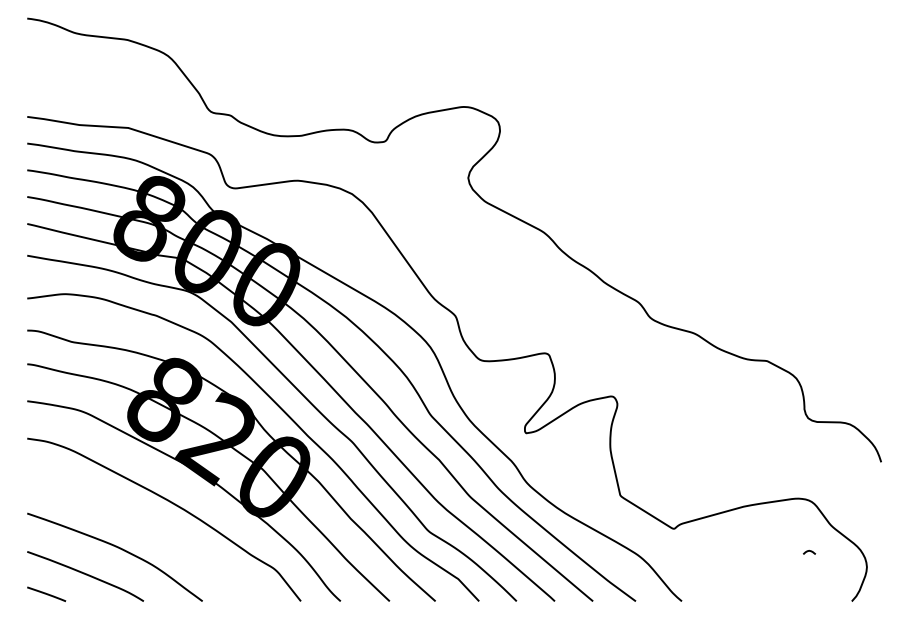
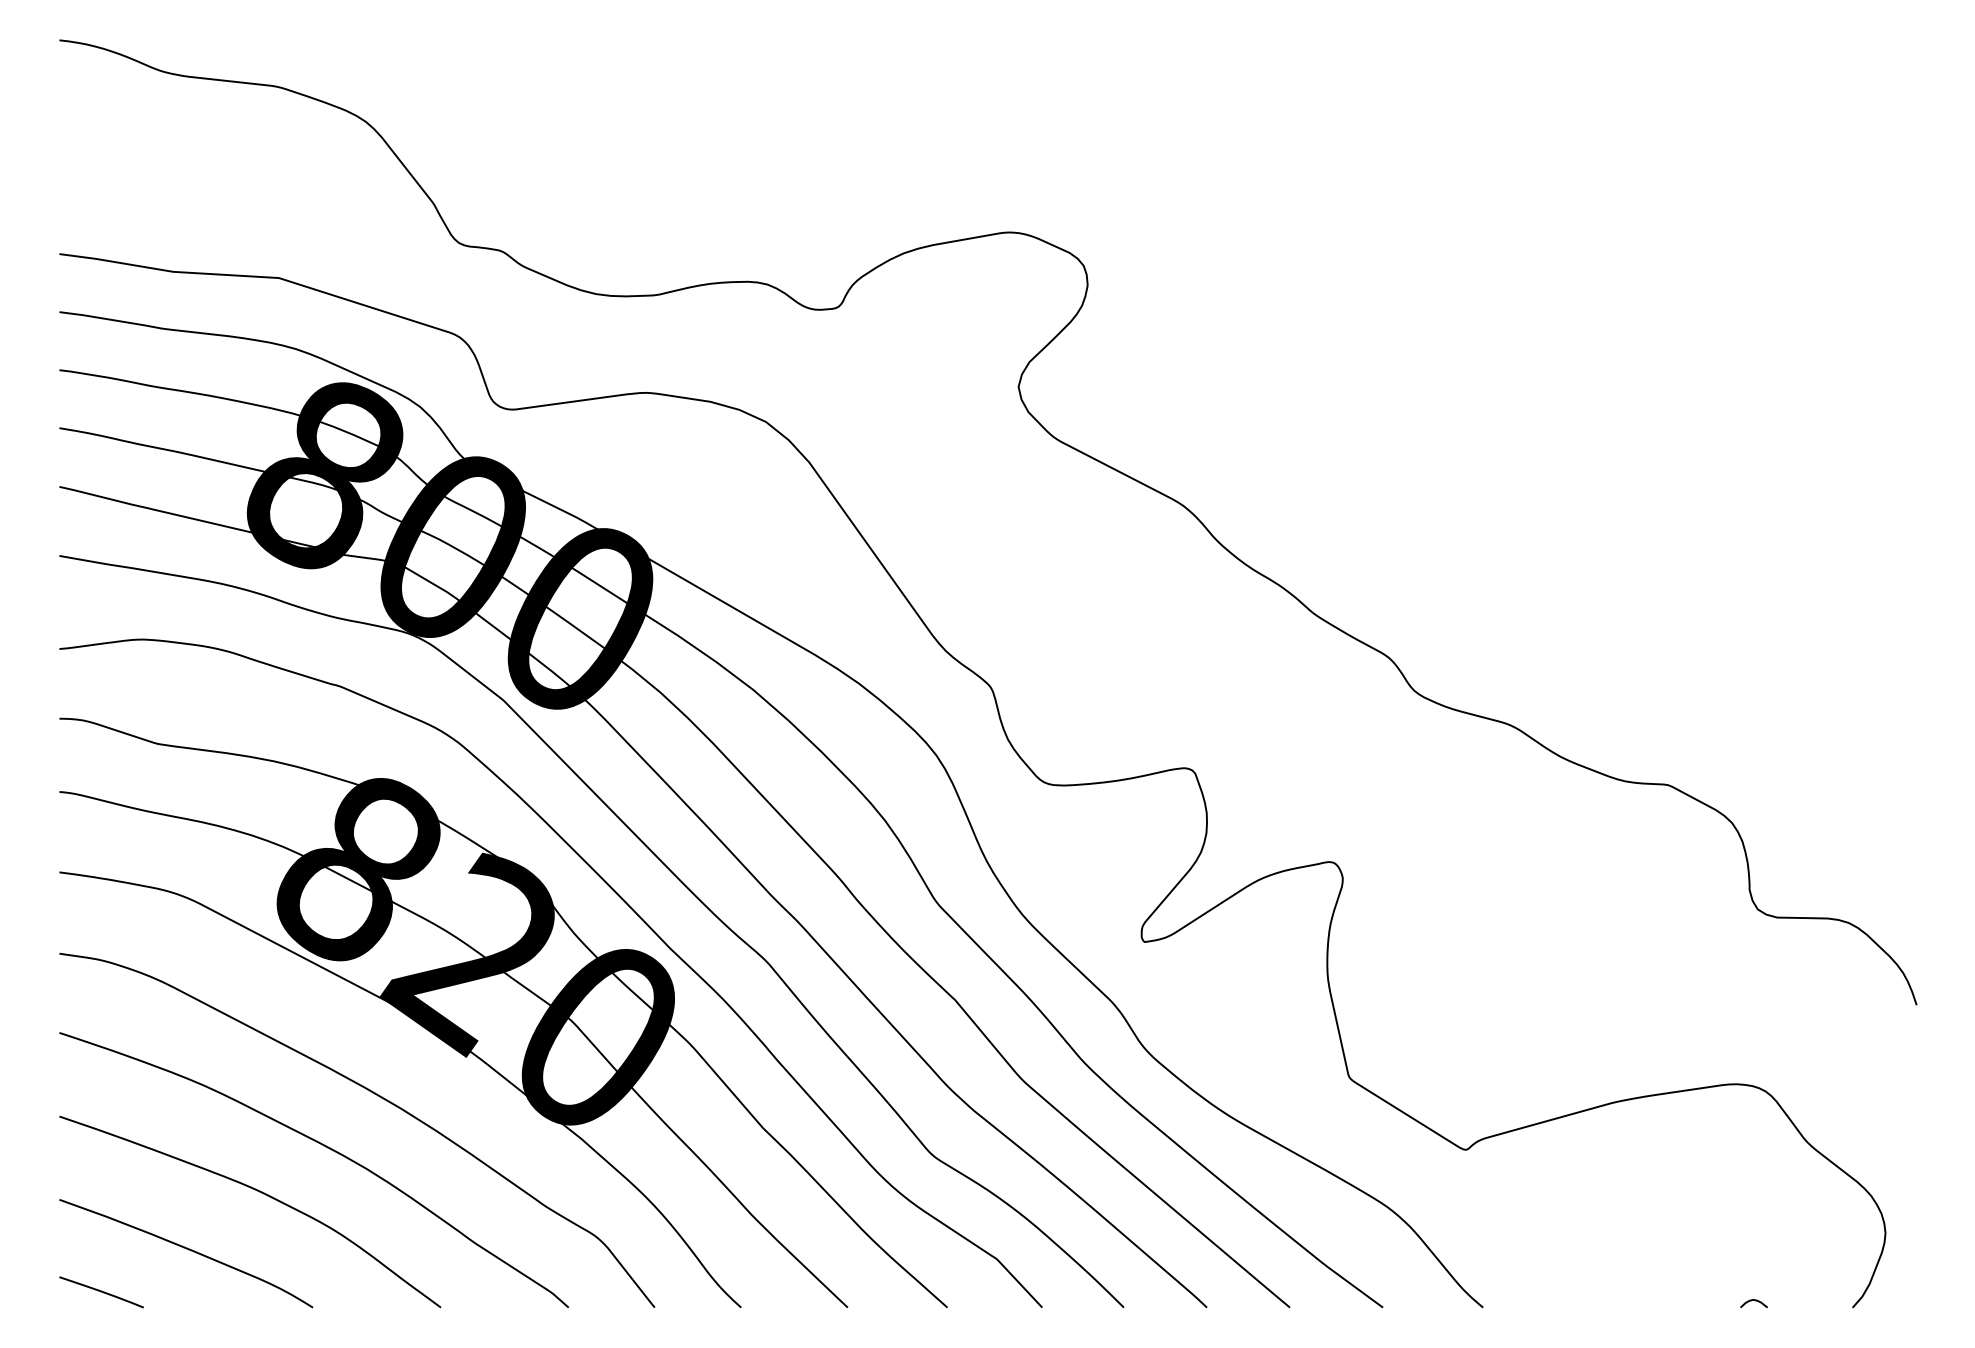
curve: (149, 528) -> (325, 1149), added
curve: (809, 551) -> (1754, 1301), moved

